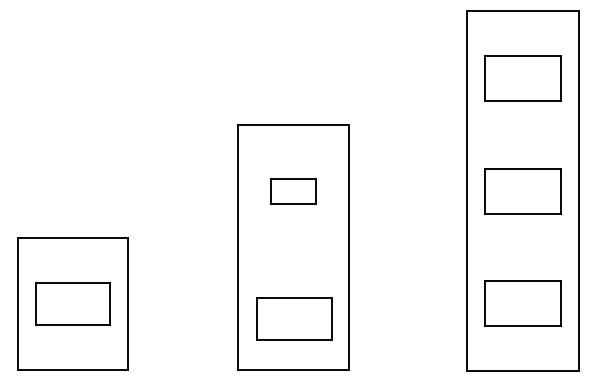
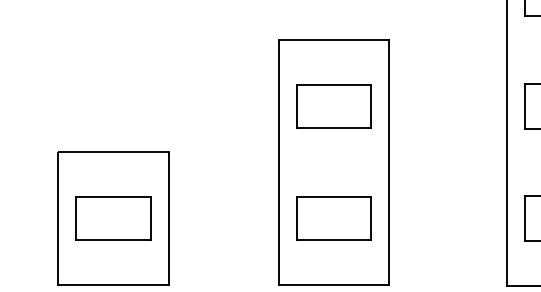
part: (293, 191) -> (334, 106), size x1.67
part: (294, 318) -> (334, 218), moved

